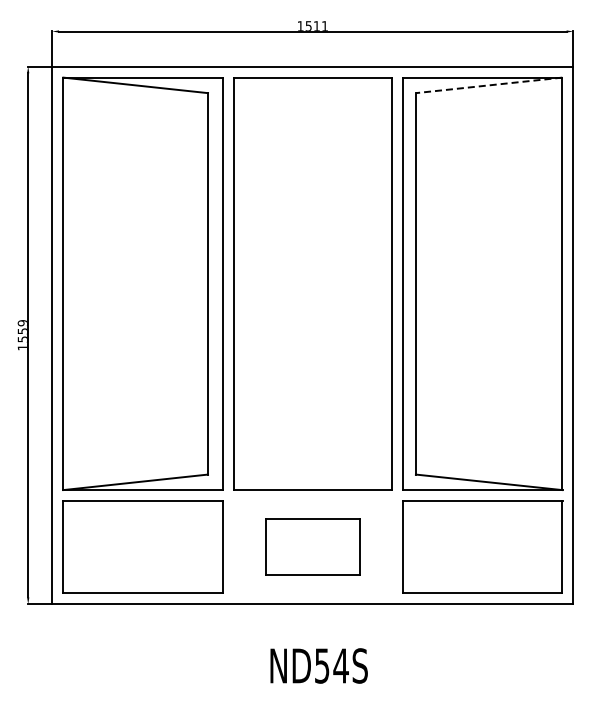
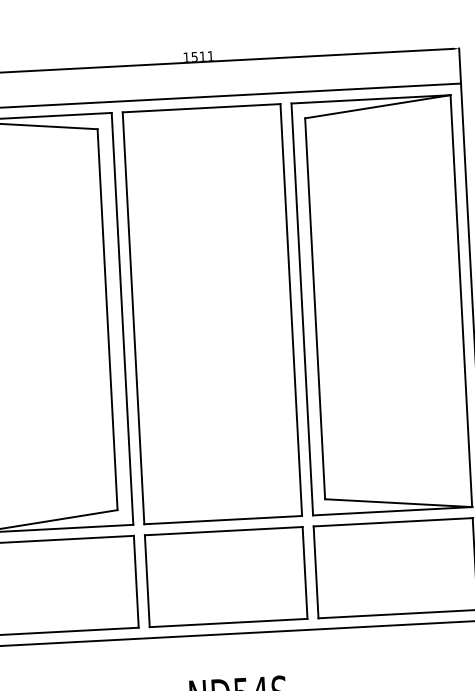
line: (489, 85) -> (378, 106), dashed -> solid
part: (312, 546) -> (225, 576), size x1.67

